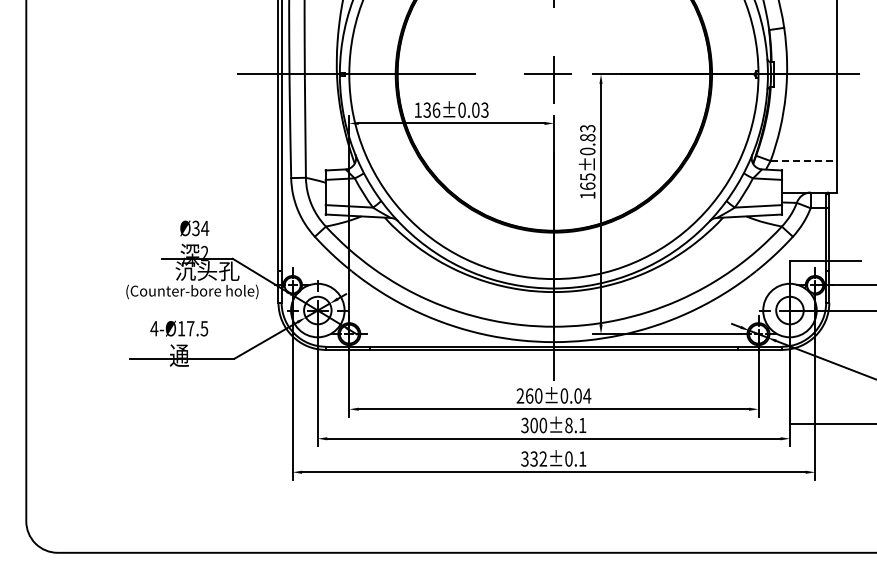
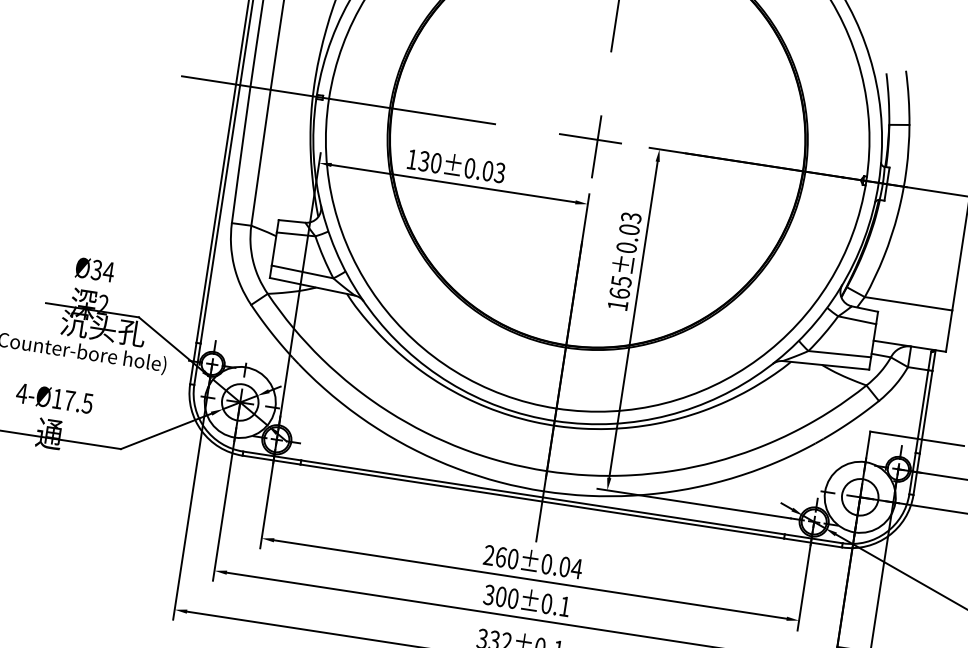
text: (436, 109) -> (436, 162), 136±0.03 -> 130±0.03
text: (587, 137) -> (629, 229), 165±0.83 -> 165±0.03
line: (804, 161) -> (909, 304), dashed -> solid
text: (568, 425) -> (546, 603), 300±8.1 -> 300±0.1

